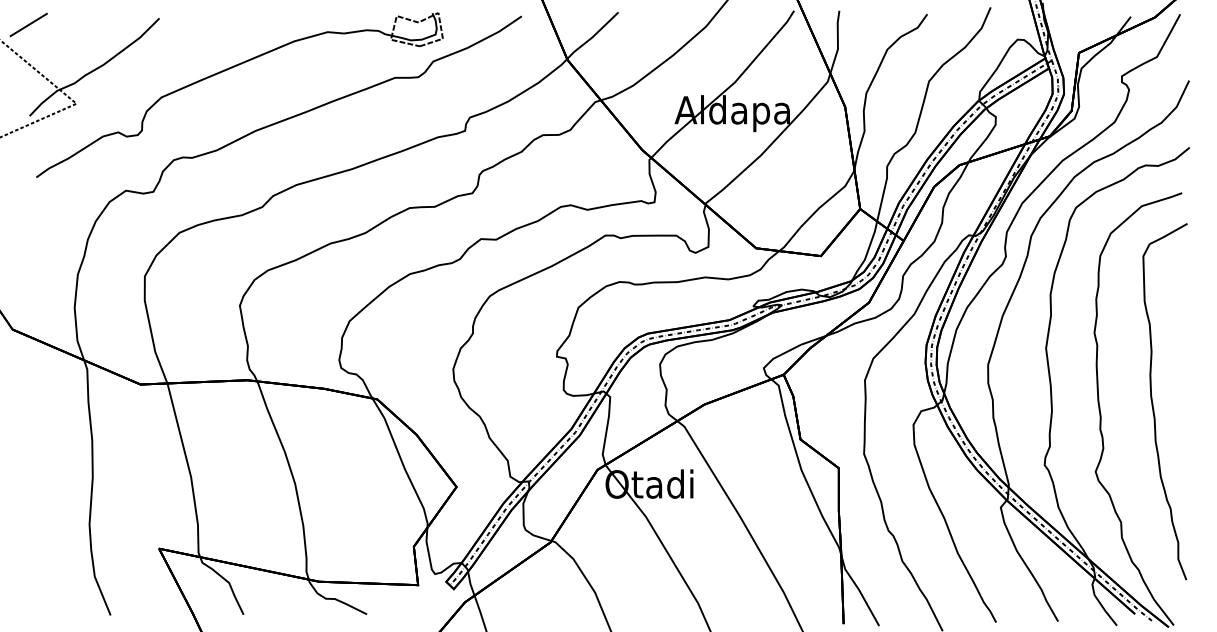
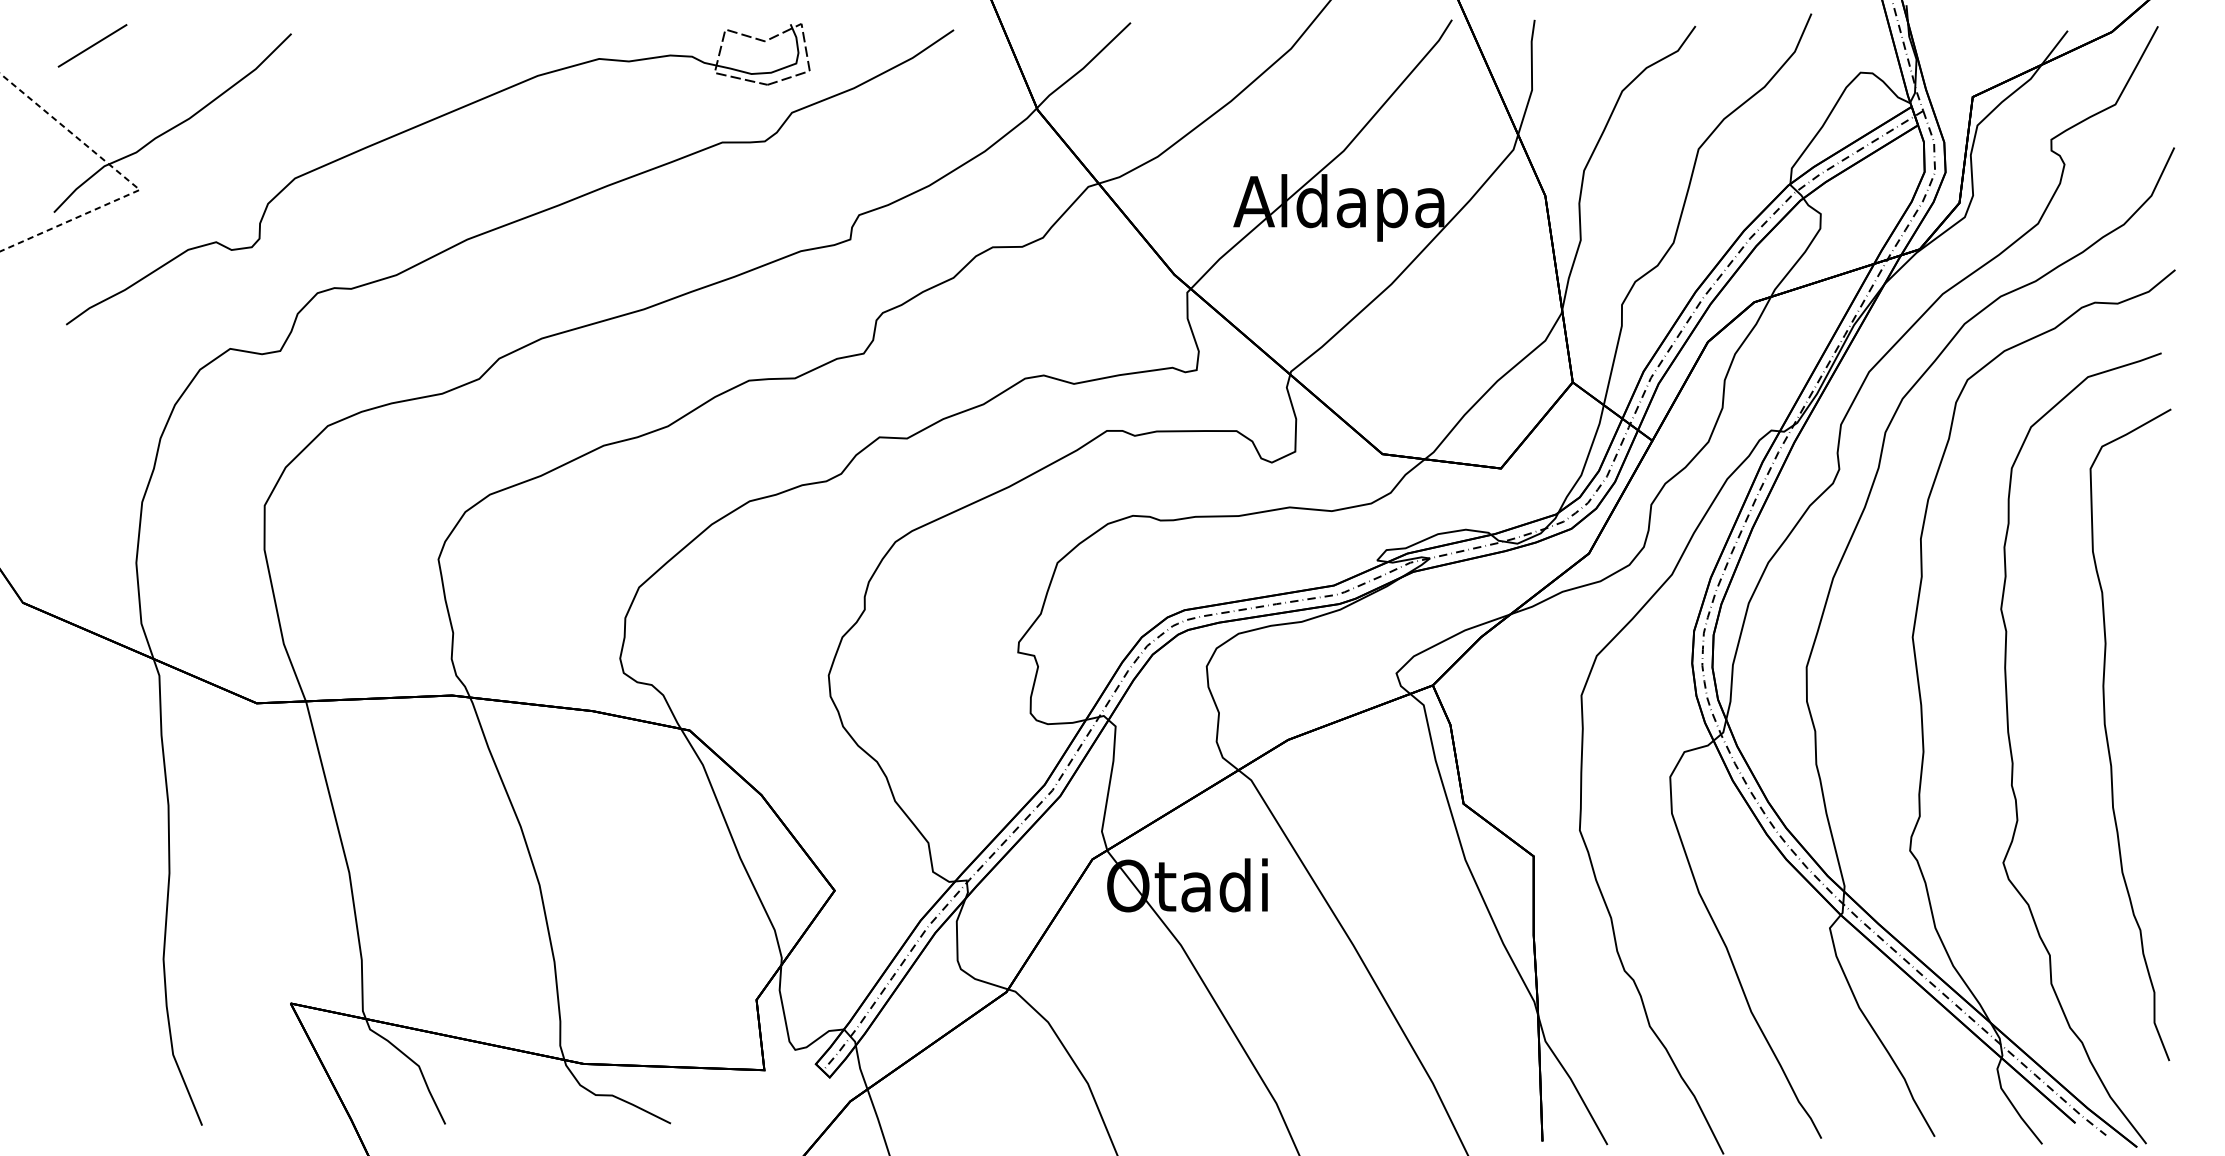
line: (28, 24) -> (92, 44), moved

